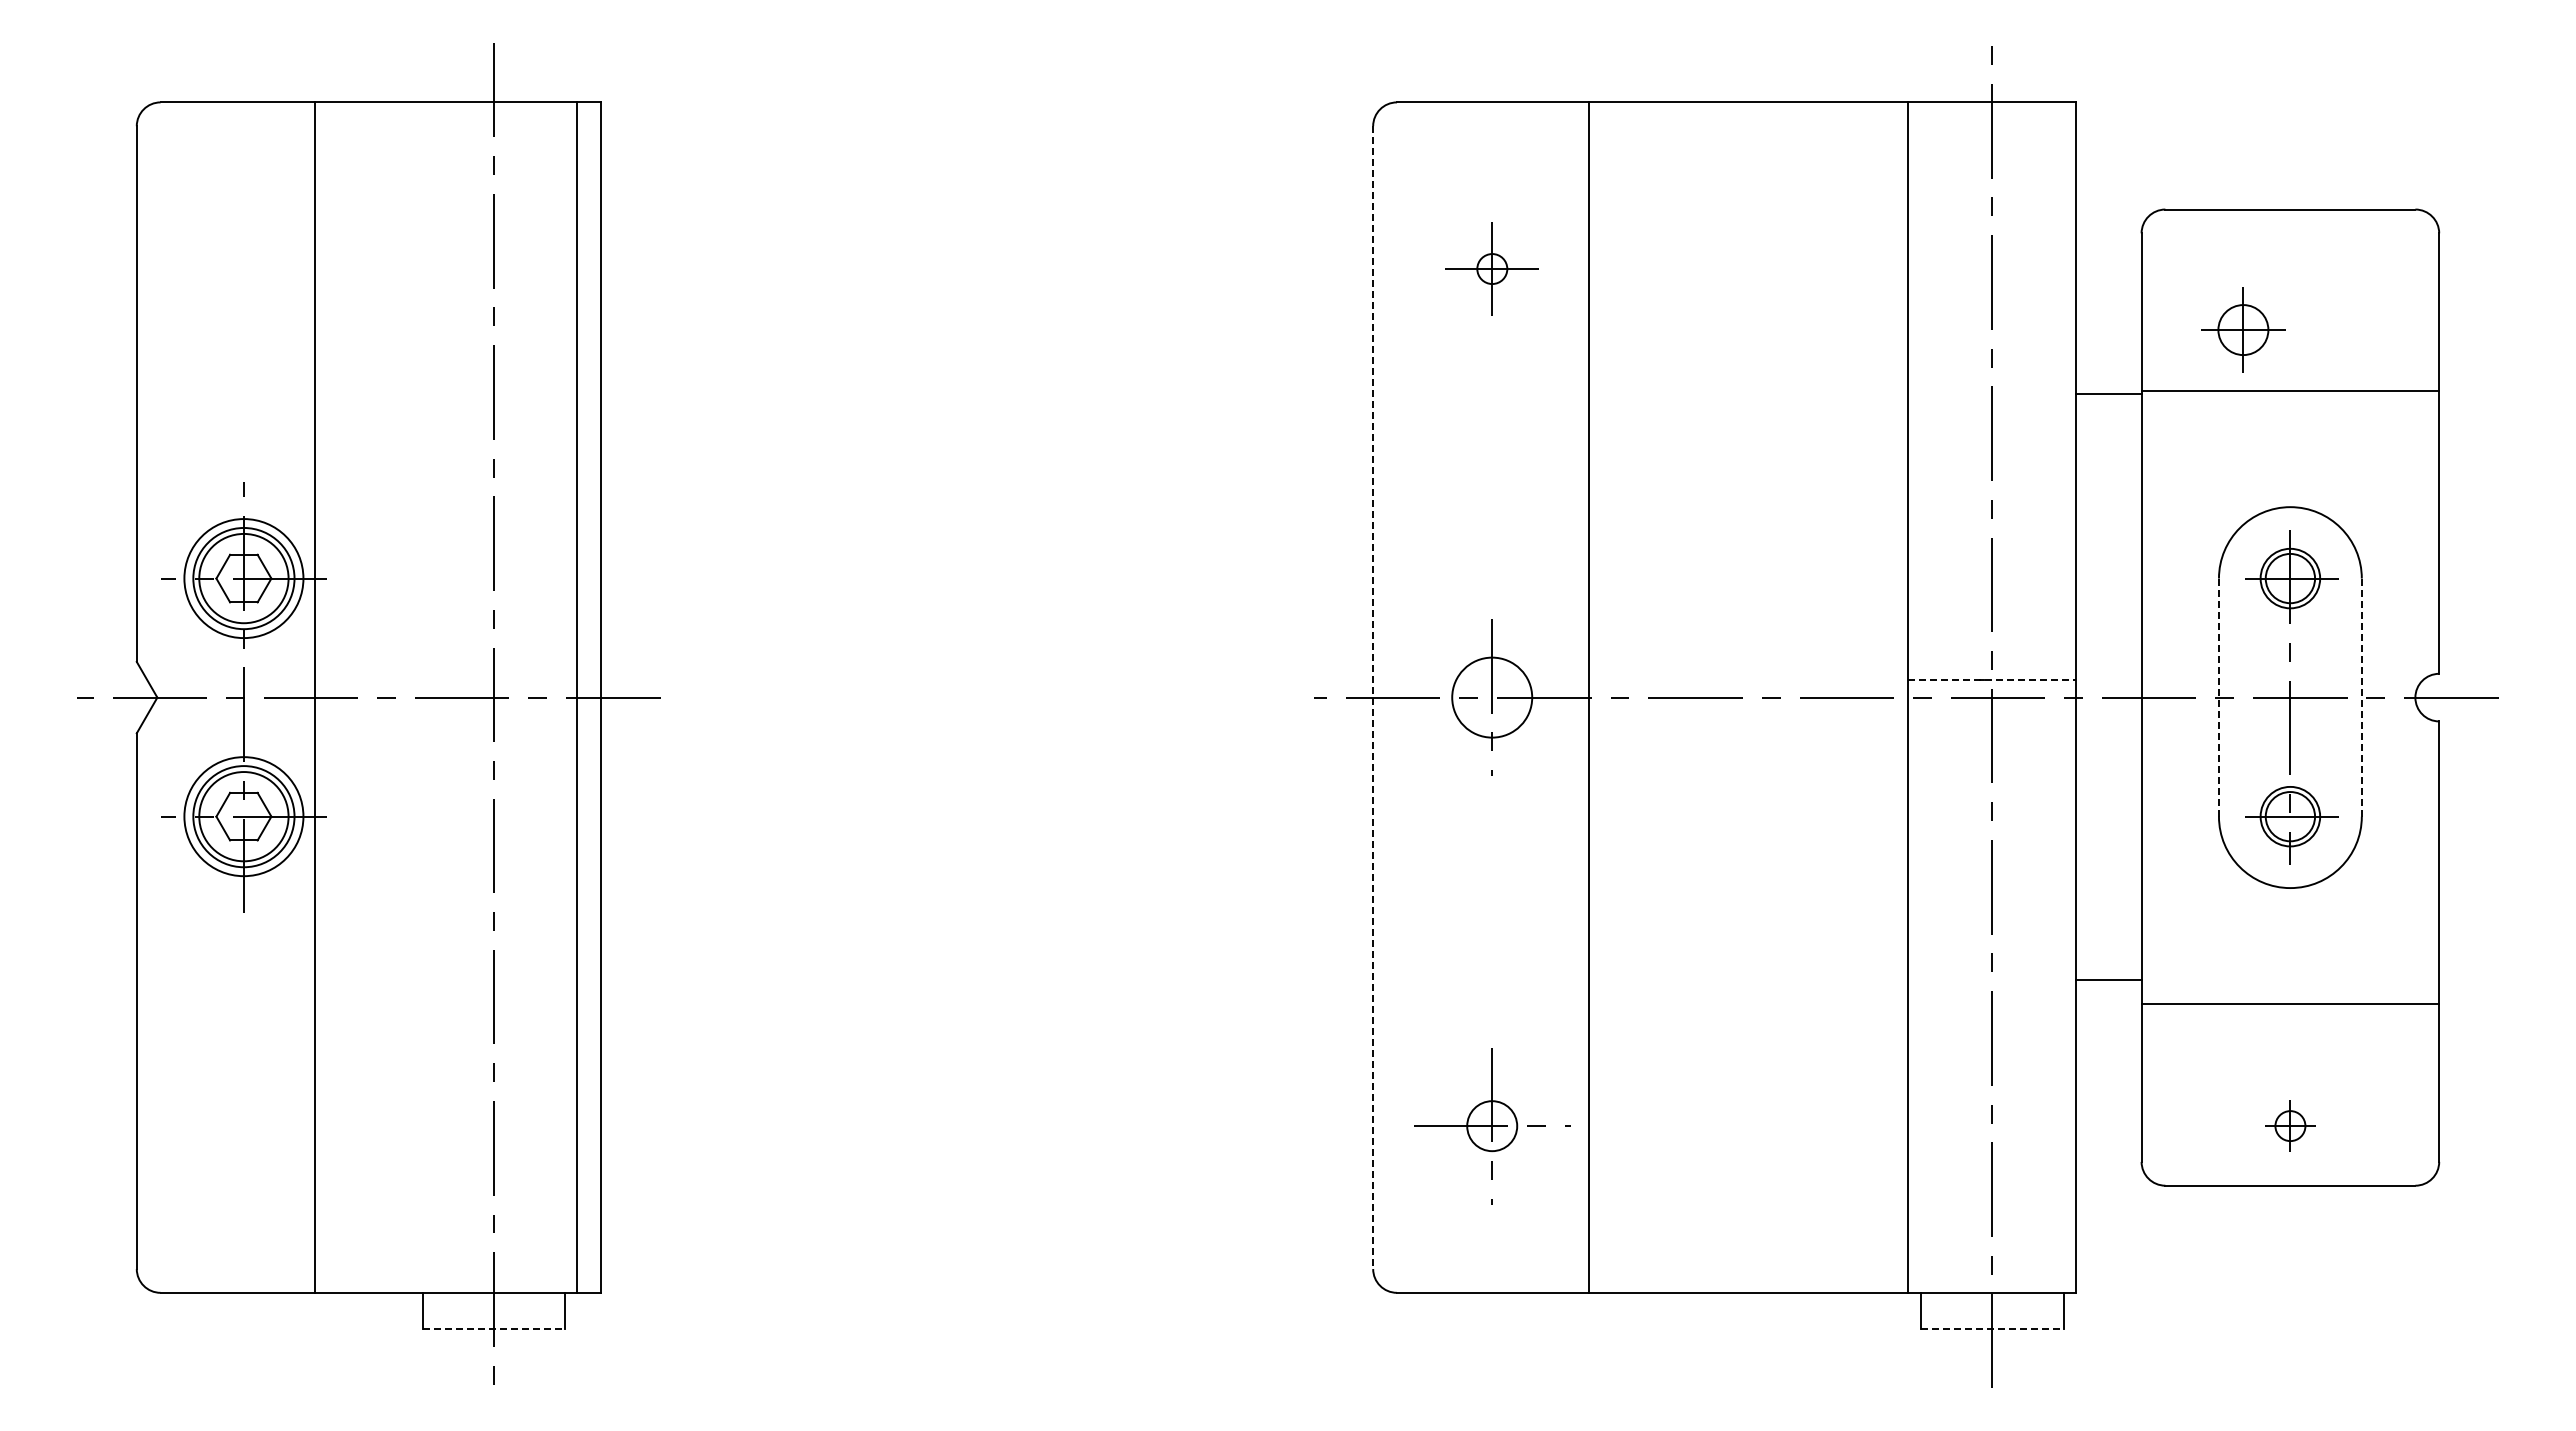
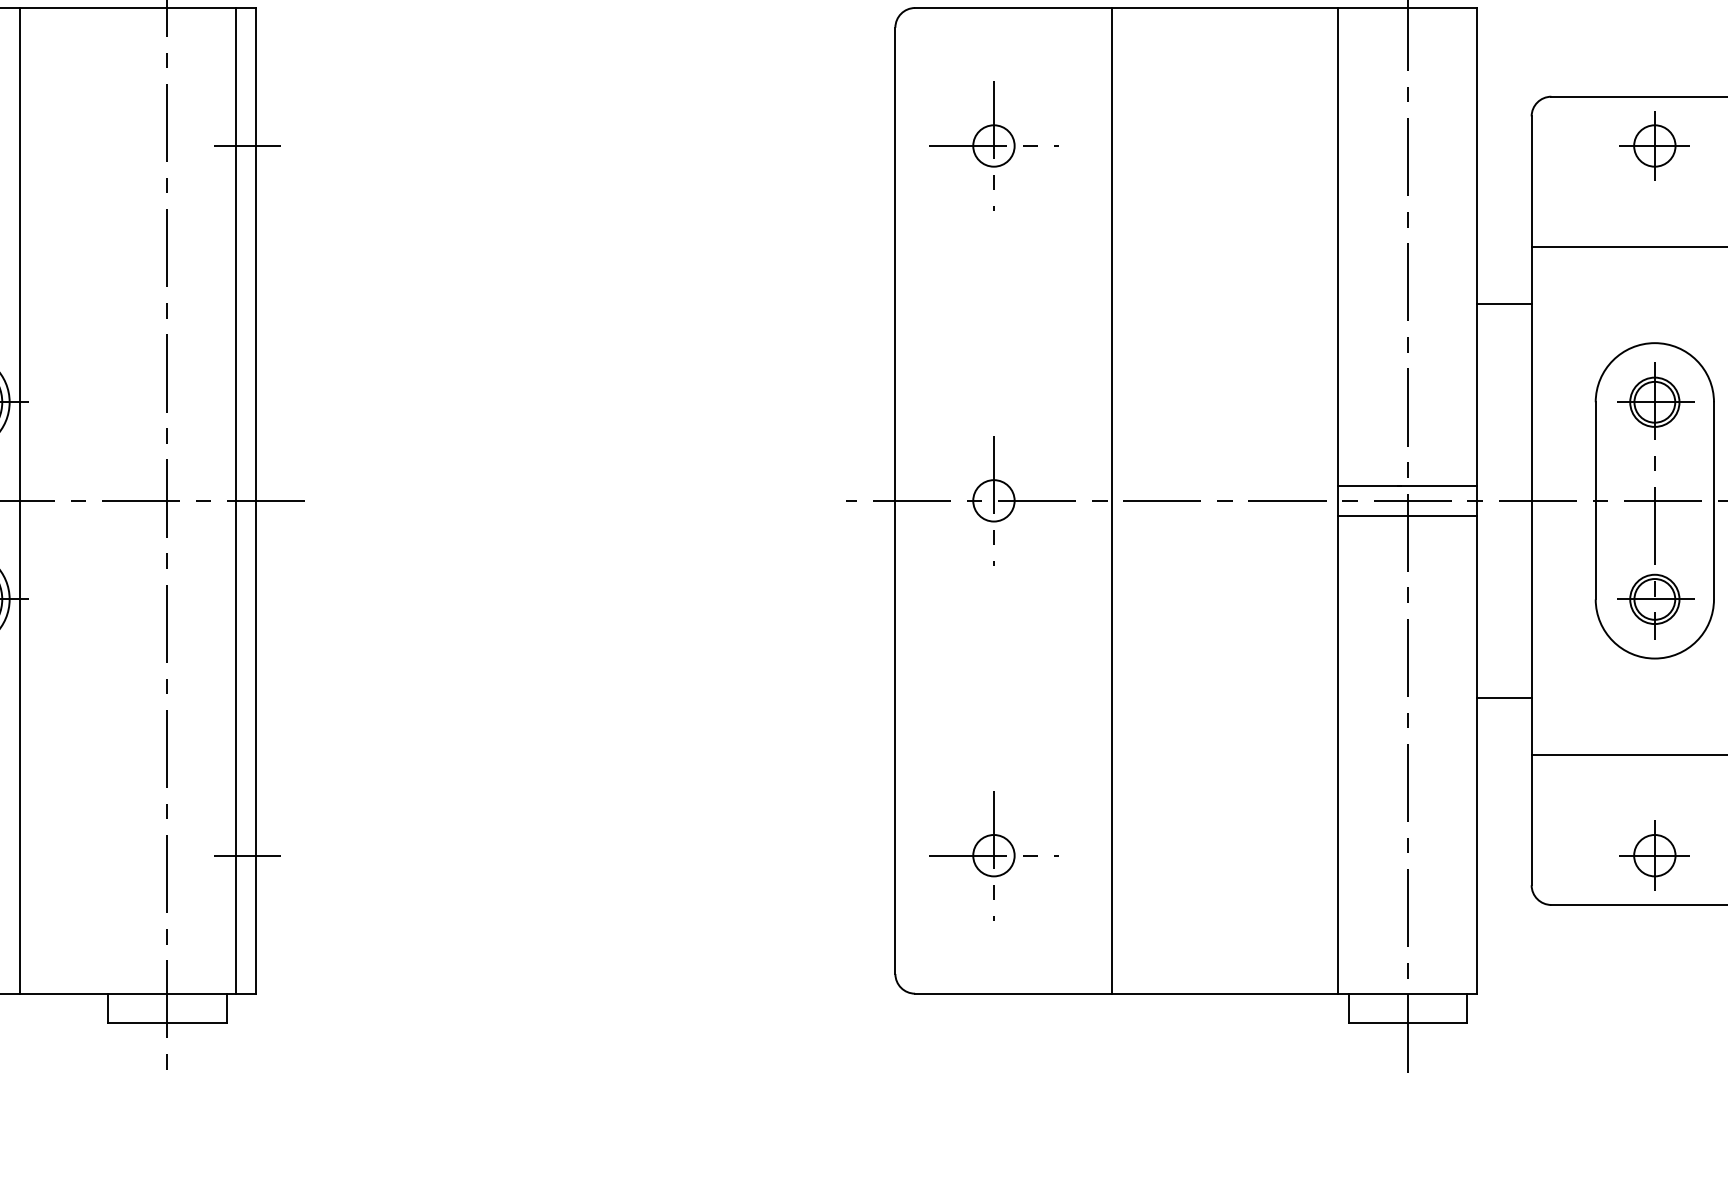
part: (1492, 268) -> (994, 145), size x1.67
line: (589, 269) -> (246, 146), added
part: (2243, 329) -> (1654, 145), moved
line: (2108, 393) -> (1504, 303), moved
line: (1992, 679) -> (1408, 485), dashed -> solid
circle: (1492, 697) -> (994, 500), size x0.62
line: (1589, 697) -> (1112, 500), moved
line: (1373, 698) -> (895, 501), dashed -> solid
line: (2218, 698) -> (1595, 501), dashed -> solid
line: (2361, 698) -> (1713, 501), dashed -> solid
line: (1992, 715) -> (1408, 515), added
line: (2108, 979) -> (1504, 697), moved
part: (2290, 1125) -> (1654, 855), size x1.67
line: (589, 1126) -> (246, 855), added
line: (494, 1328) -> (167, 1023), dashed -> solid
line: (1992, 1328) -> (1408, 1023), dashed -> solid

